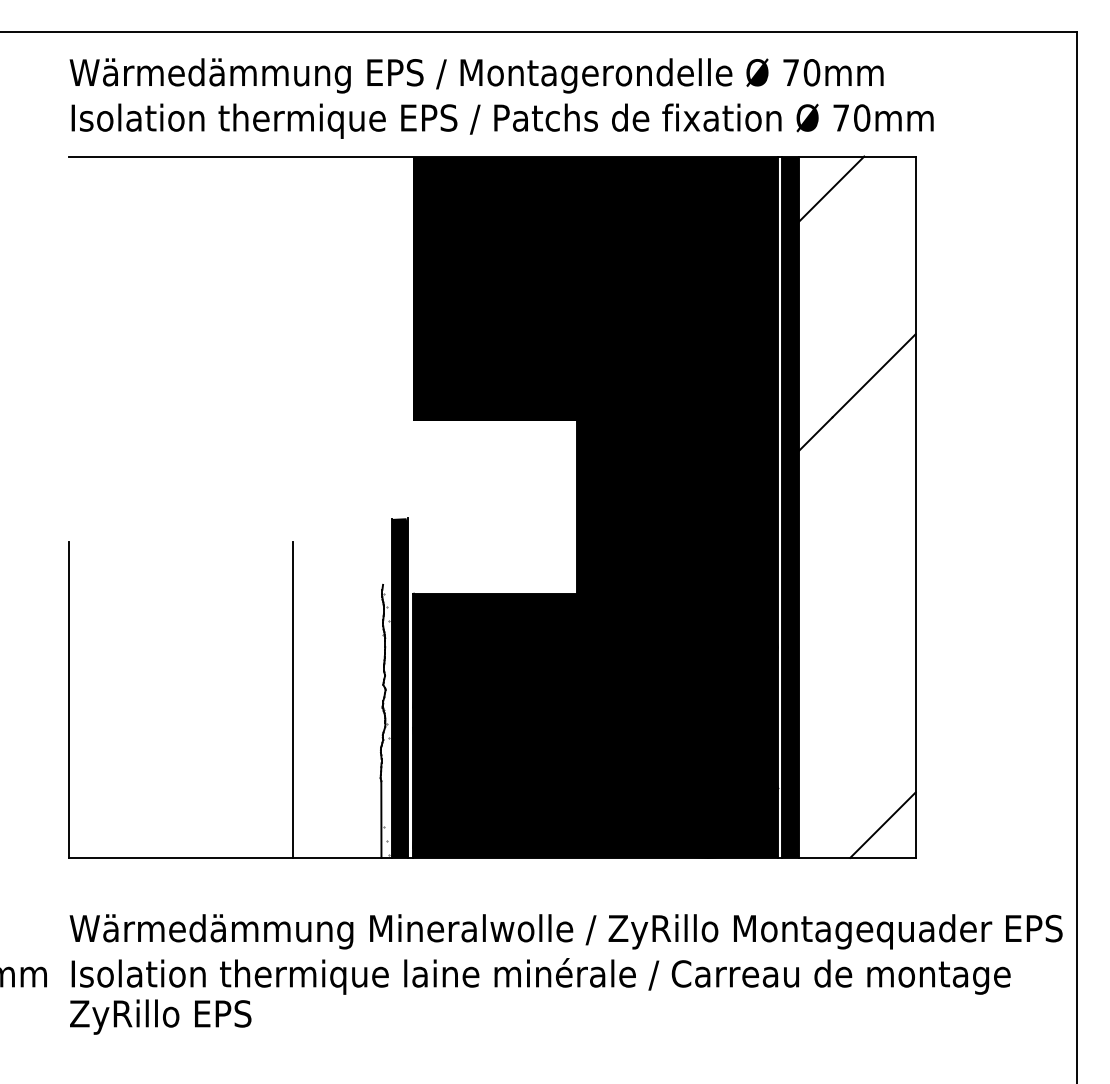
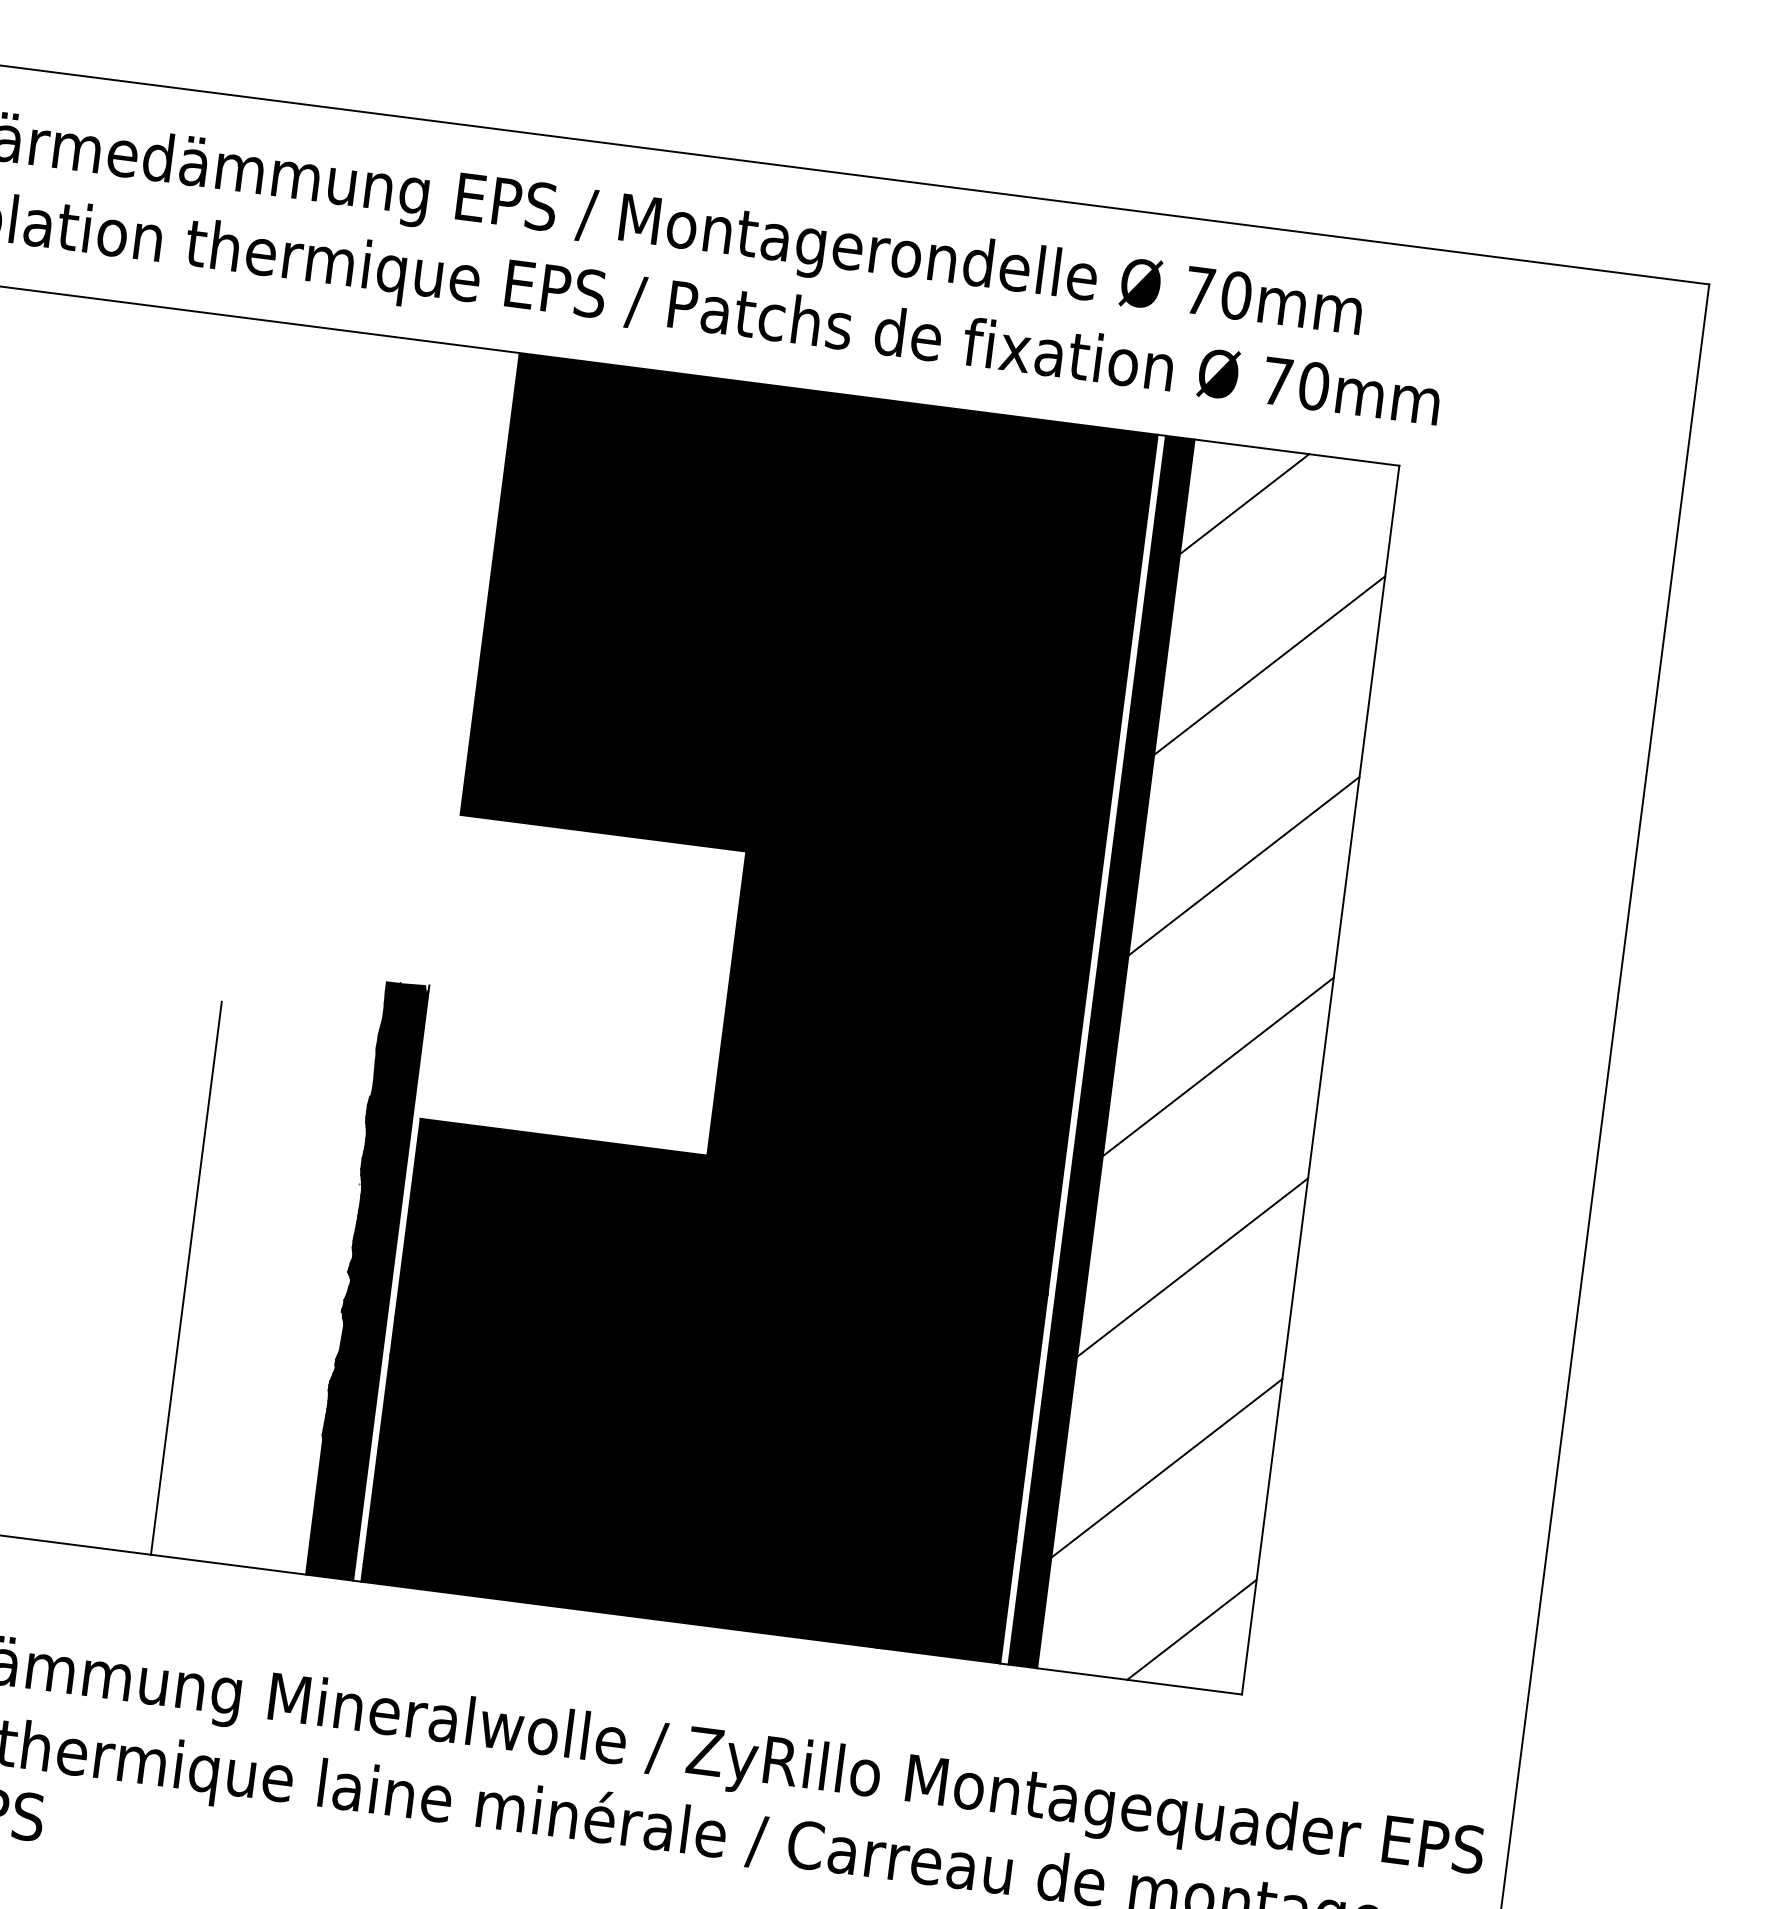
line: (856, 277) -> (1268, 664), added
line: (856, 506) -> (1217, 1065), added
line: (856, 621) -> (1191, 1267), added
fill: (385, 687) -> (351, 1276), added
line: (856, 735) -> (1165, 1466), added

